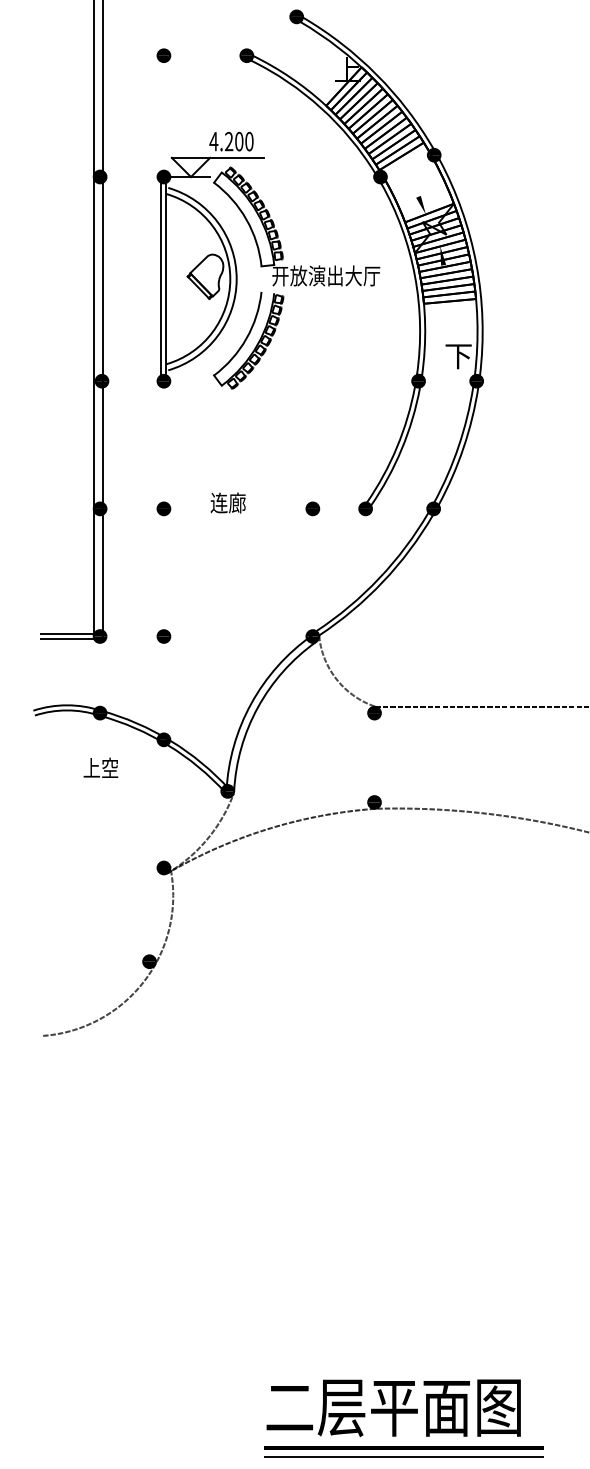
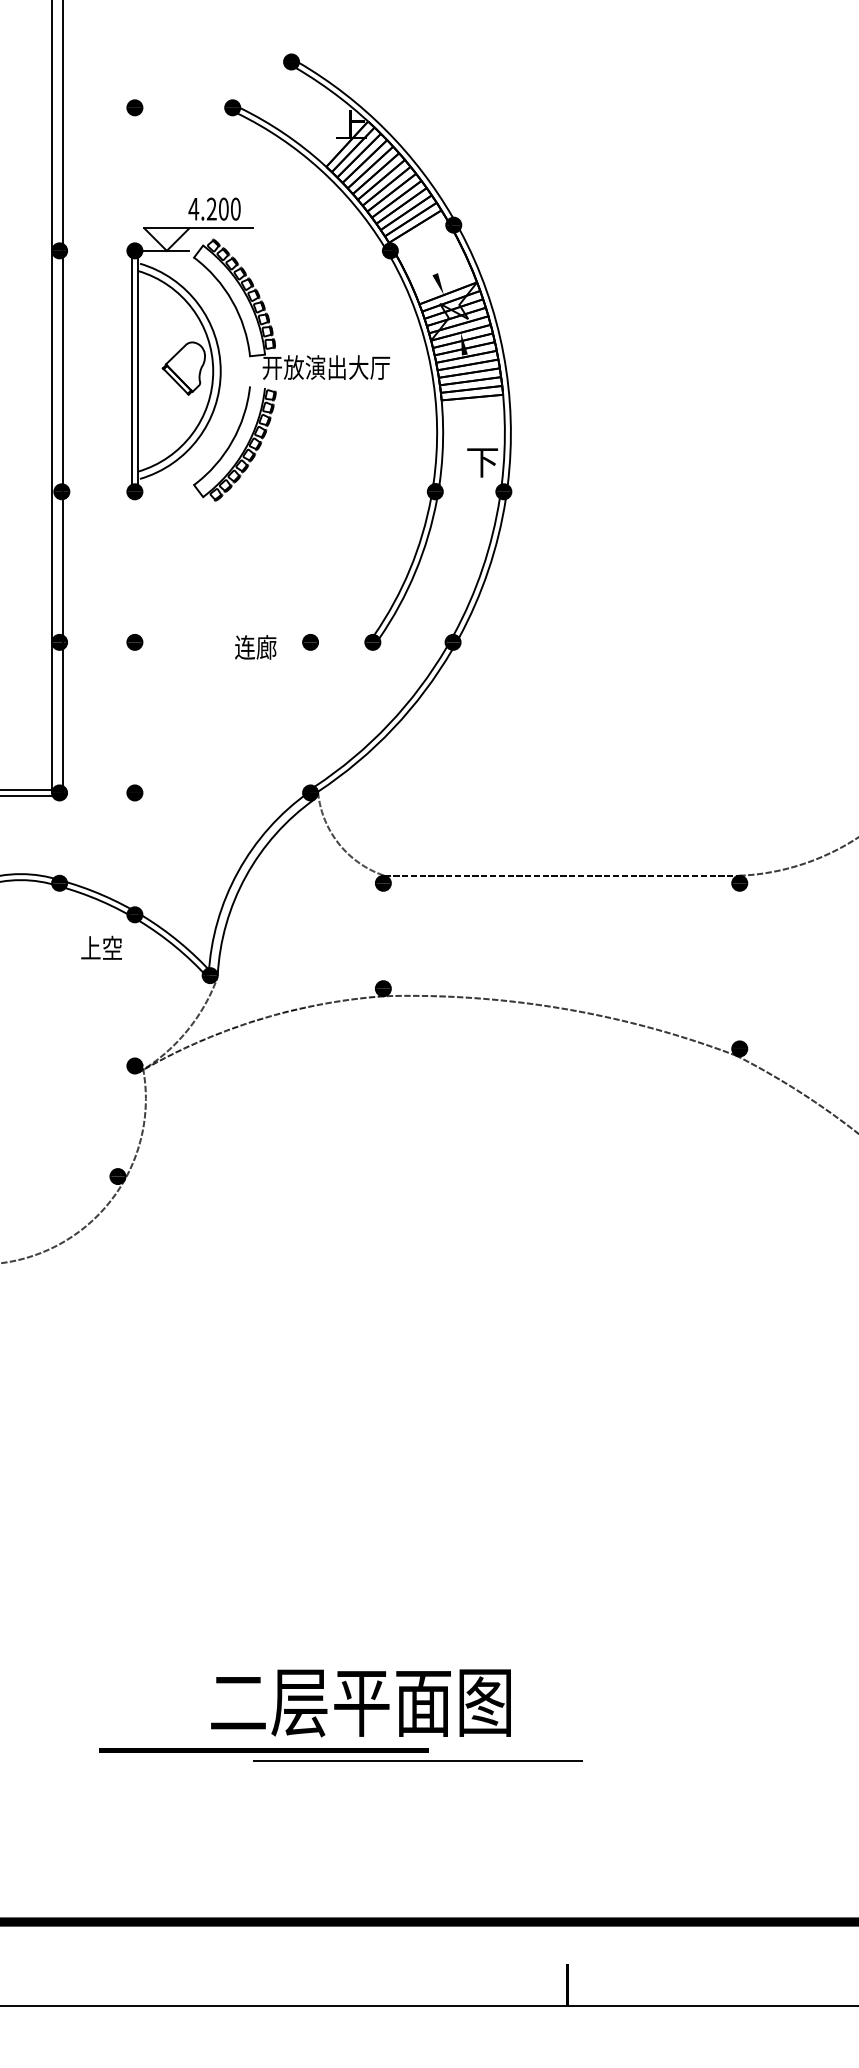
text: (228, 503) -> (255, 647), moved
text: (100, 767) -> (101, 947), moved
text: (393, 1408) -> (360, 1703), moved
line: (403, 1448) -> (263, 1750), moved

